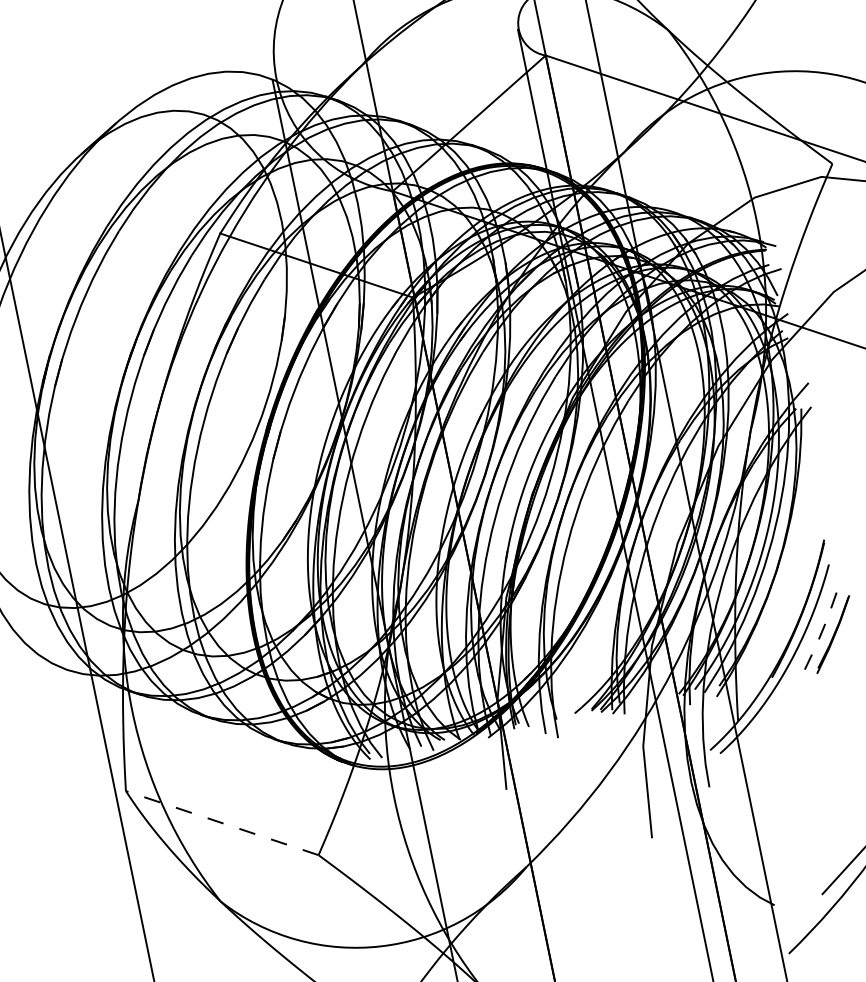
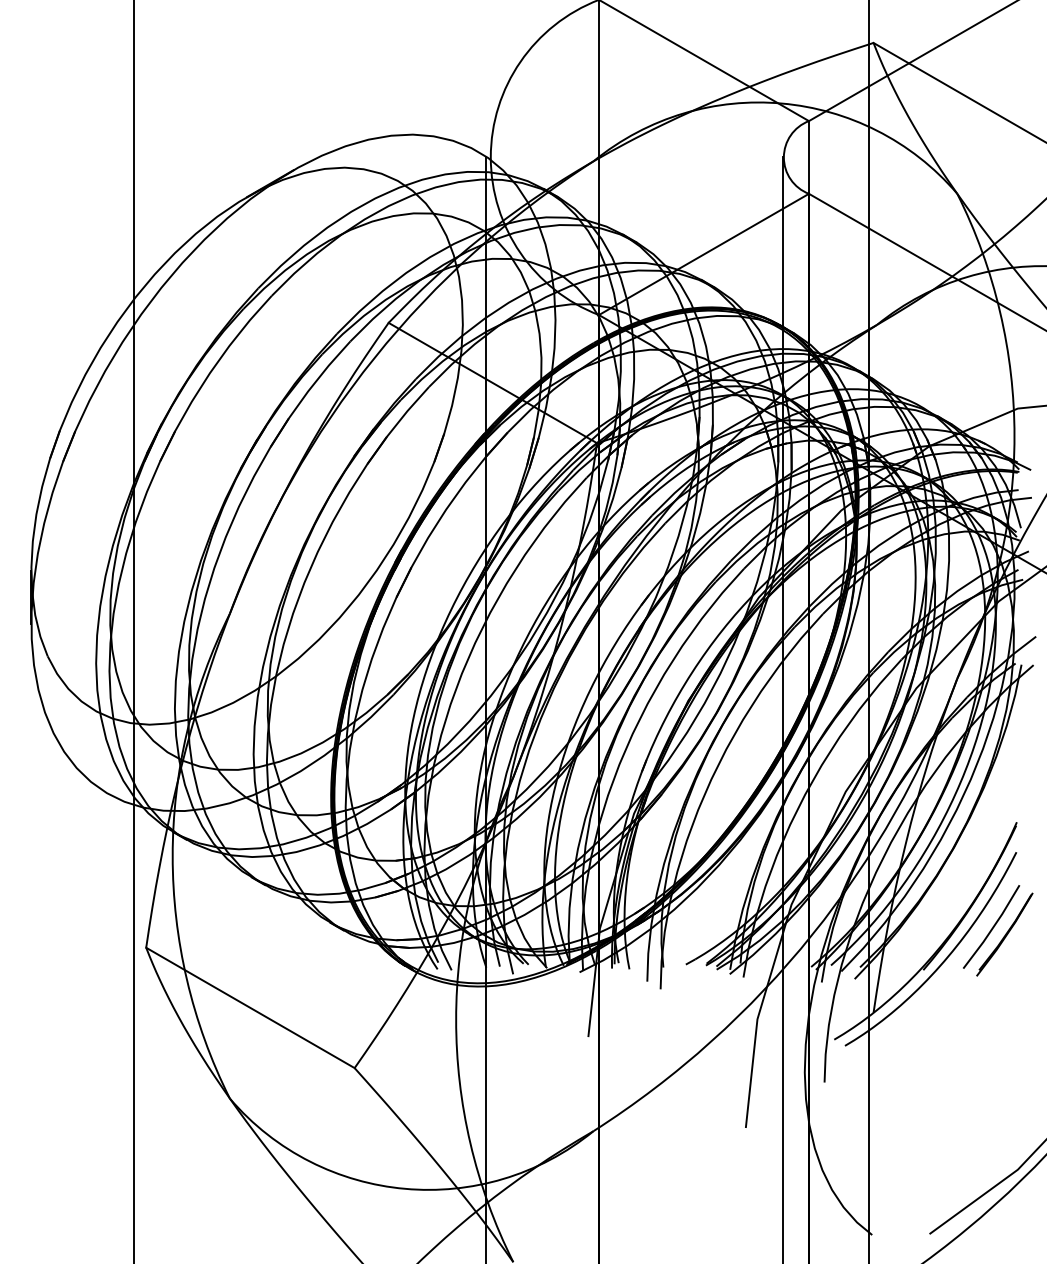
line: (822, 631) -> (992, 928), dashed -> solid
line: (222, 822) -> (250, 1007), dashed -> solid

